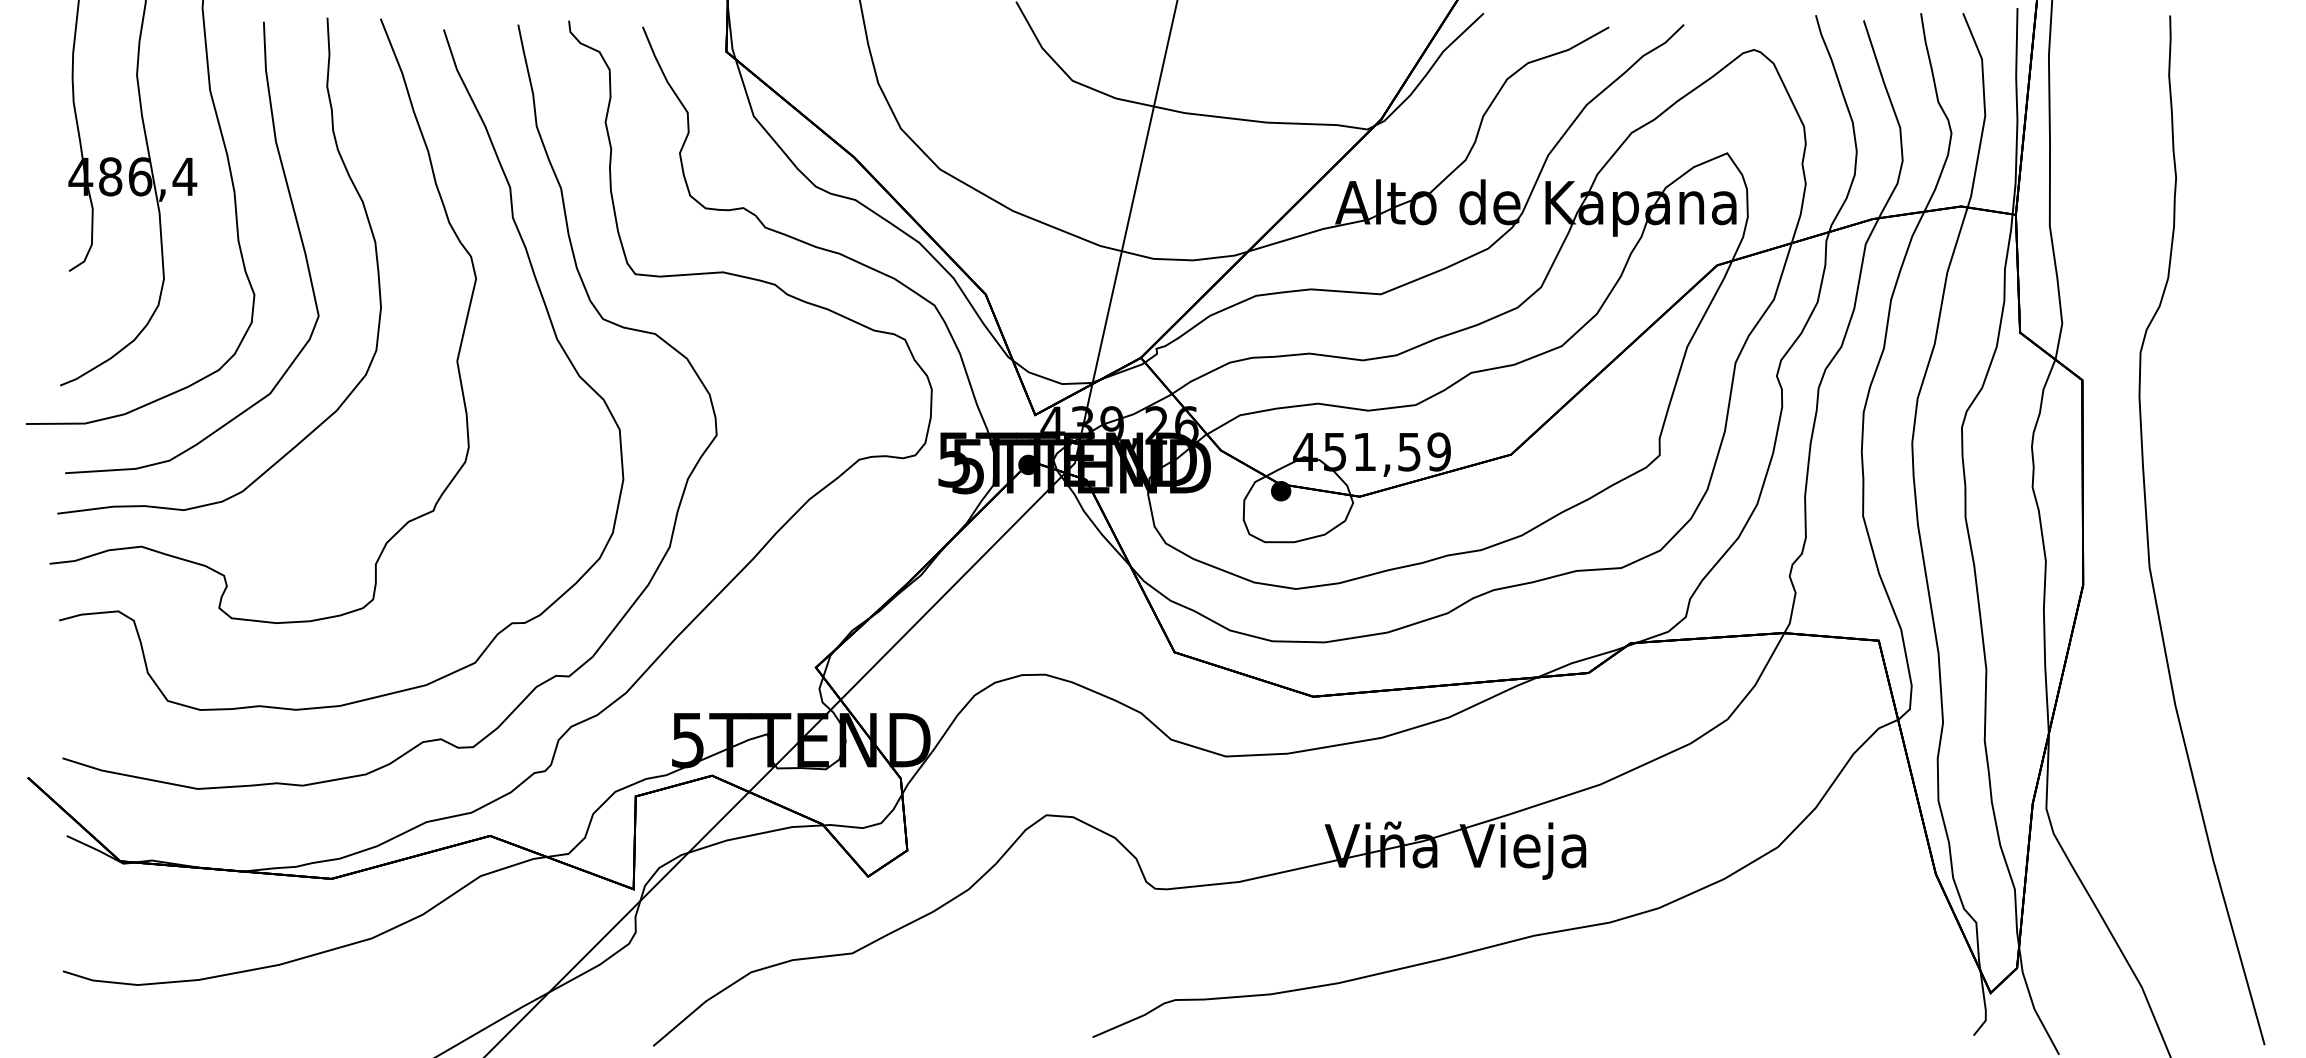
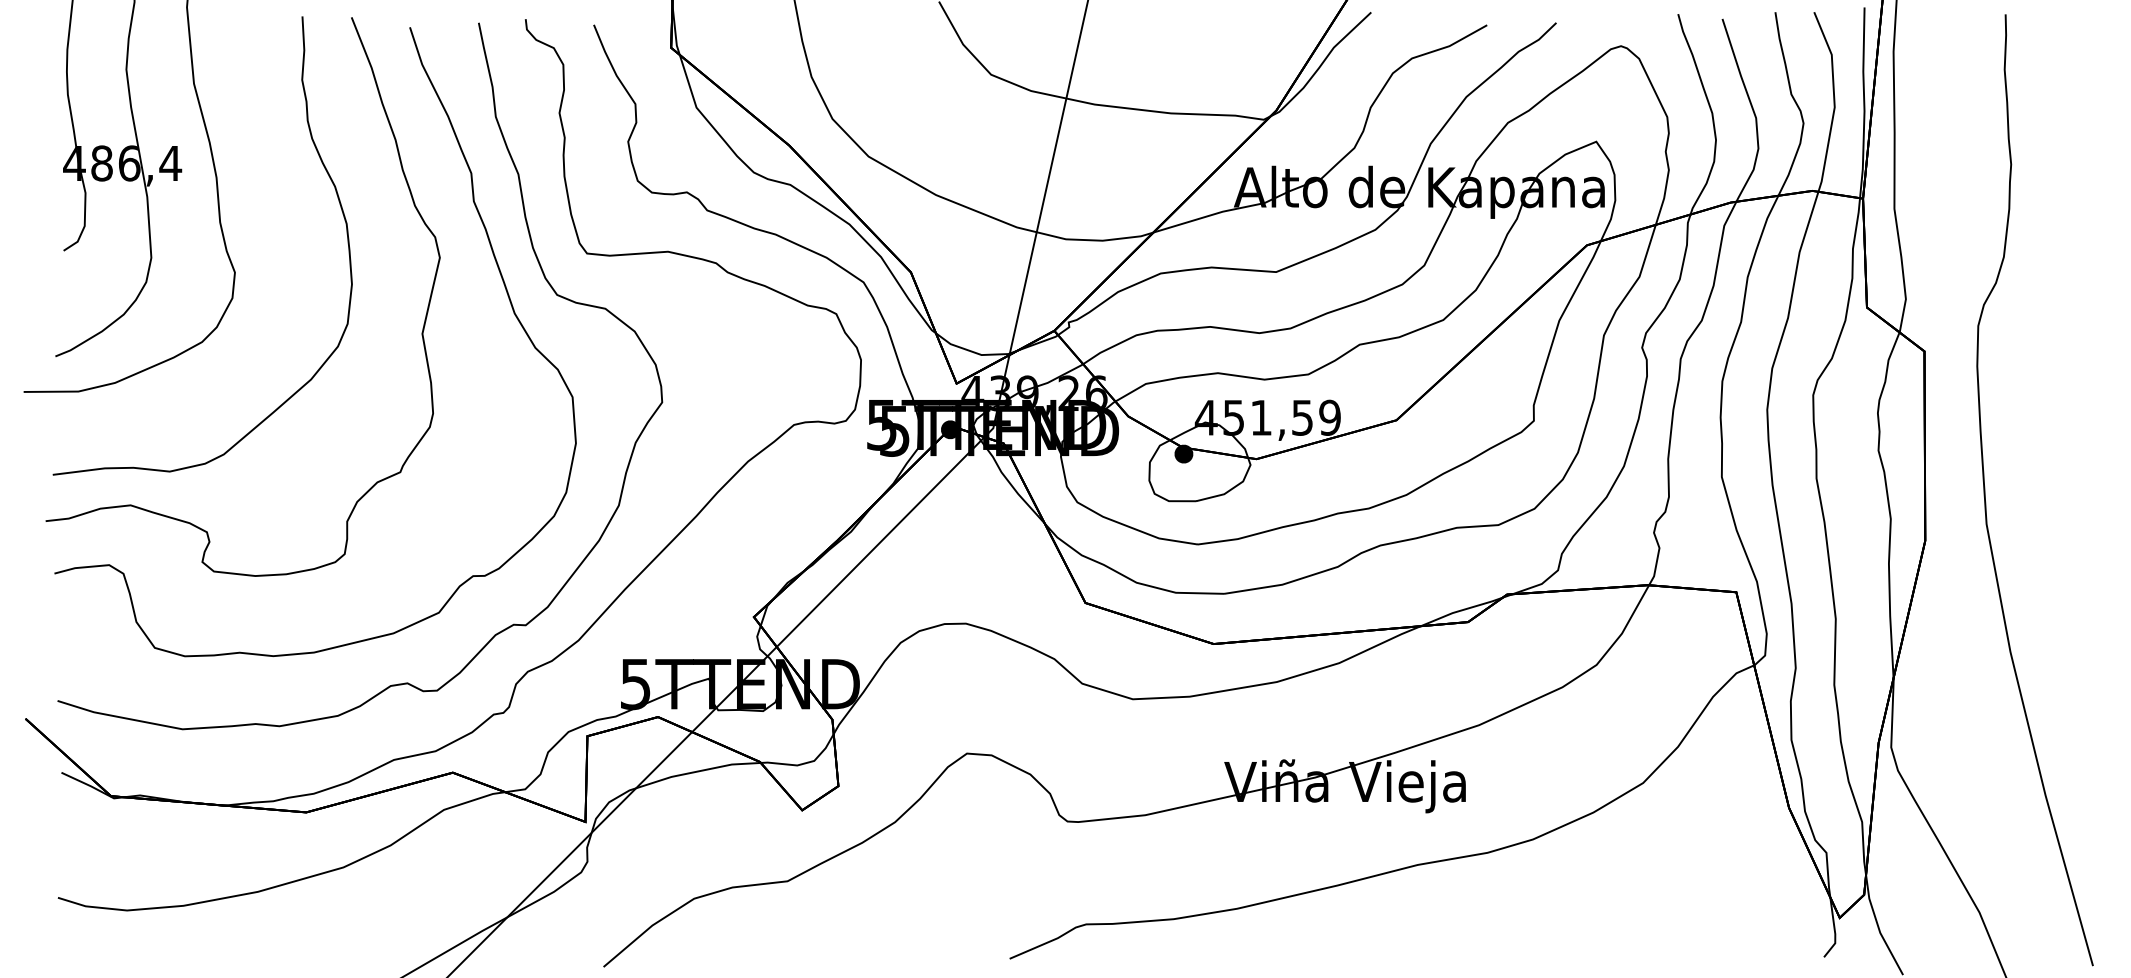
curve: (295, 220) -> (272, 203), removed

